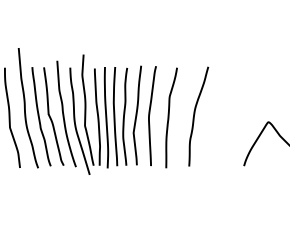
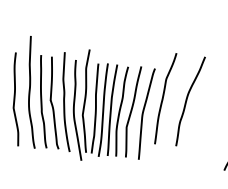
curve: (195, 114) -> (187, 99), moved
curve: (169, 117) -> (163, 97), moved

